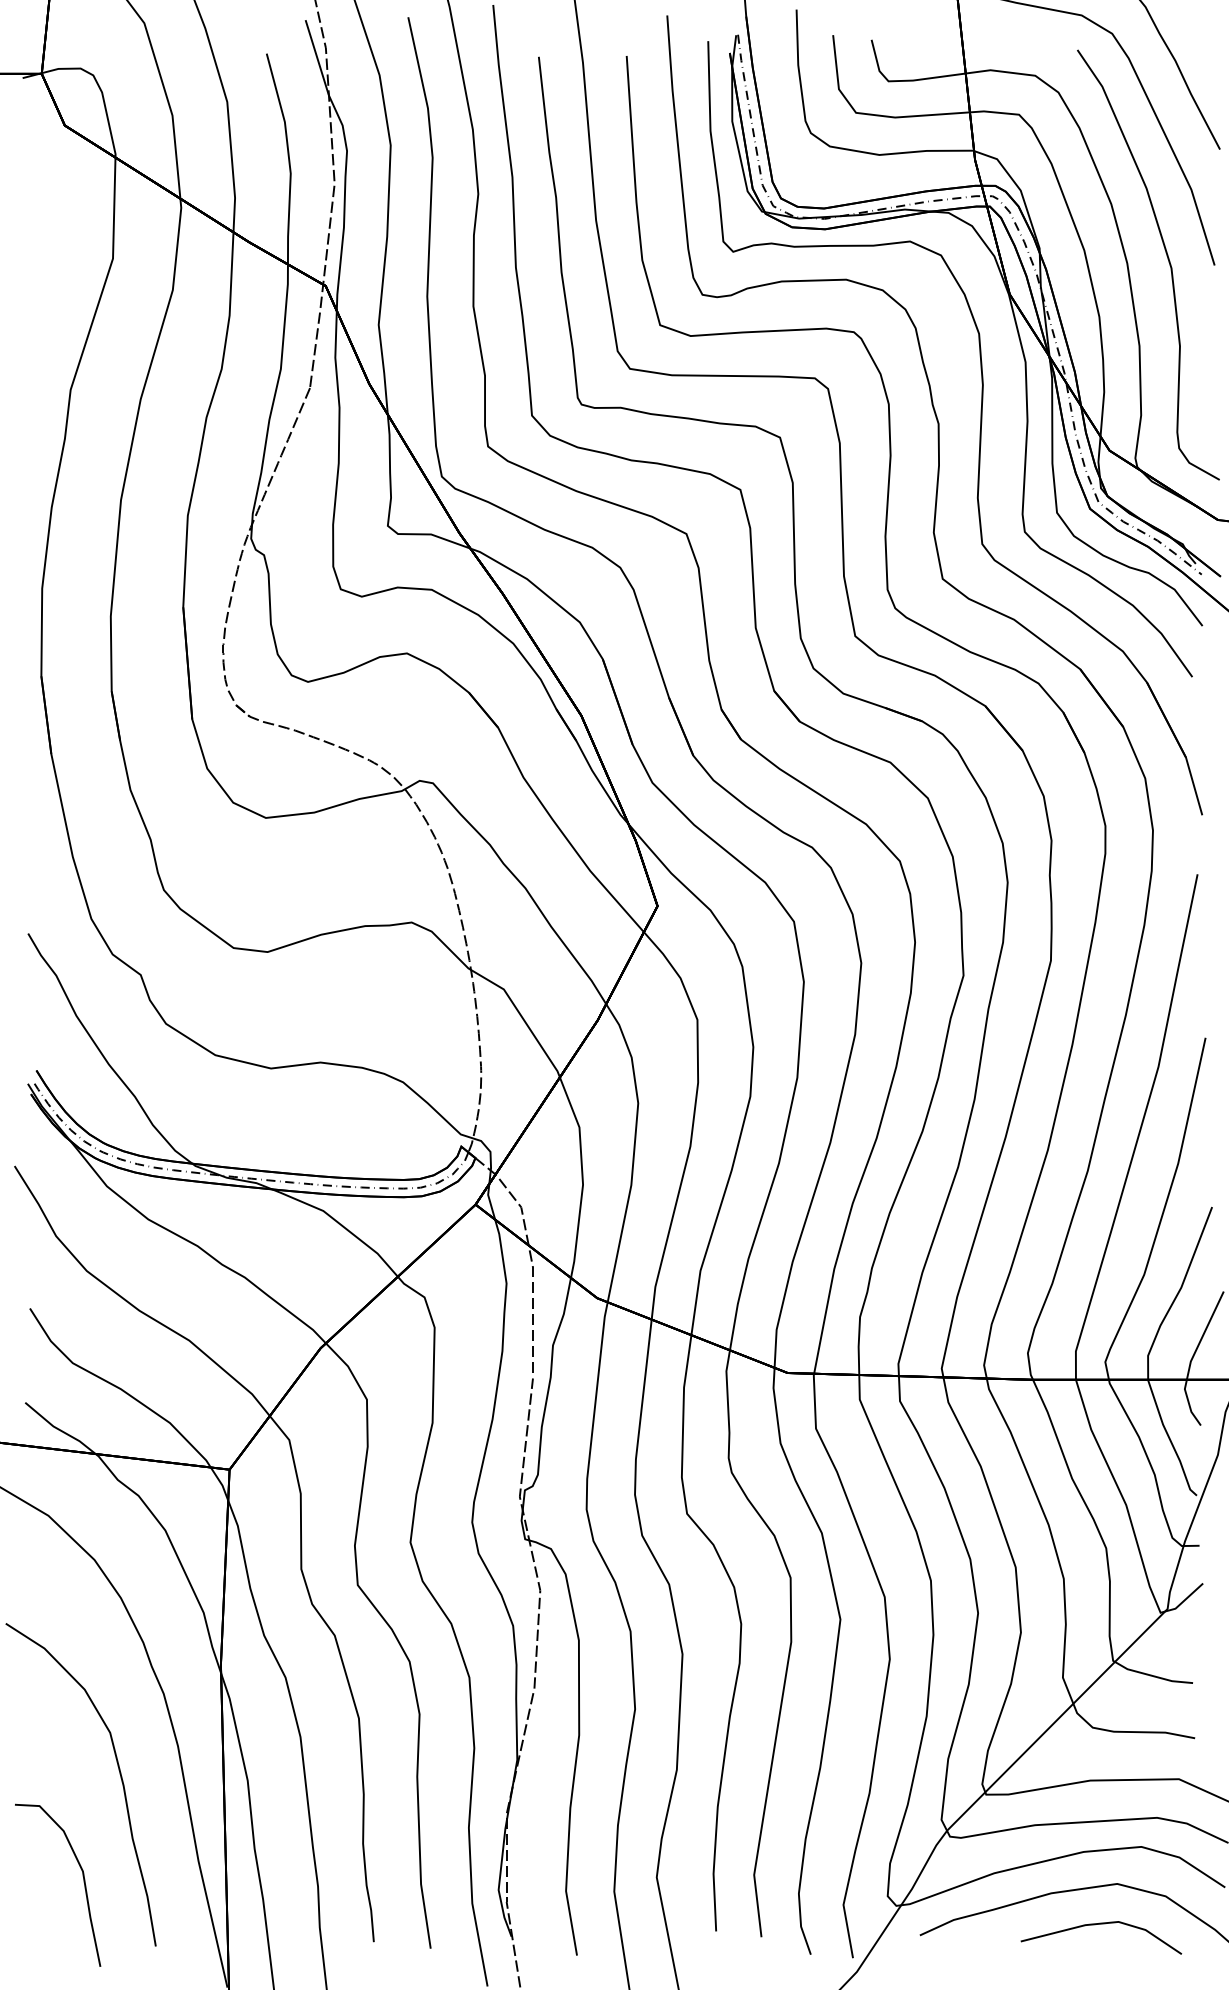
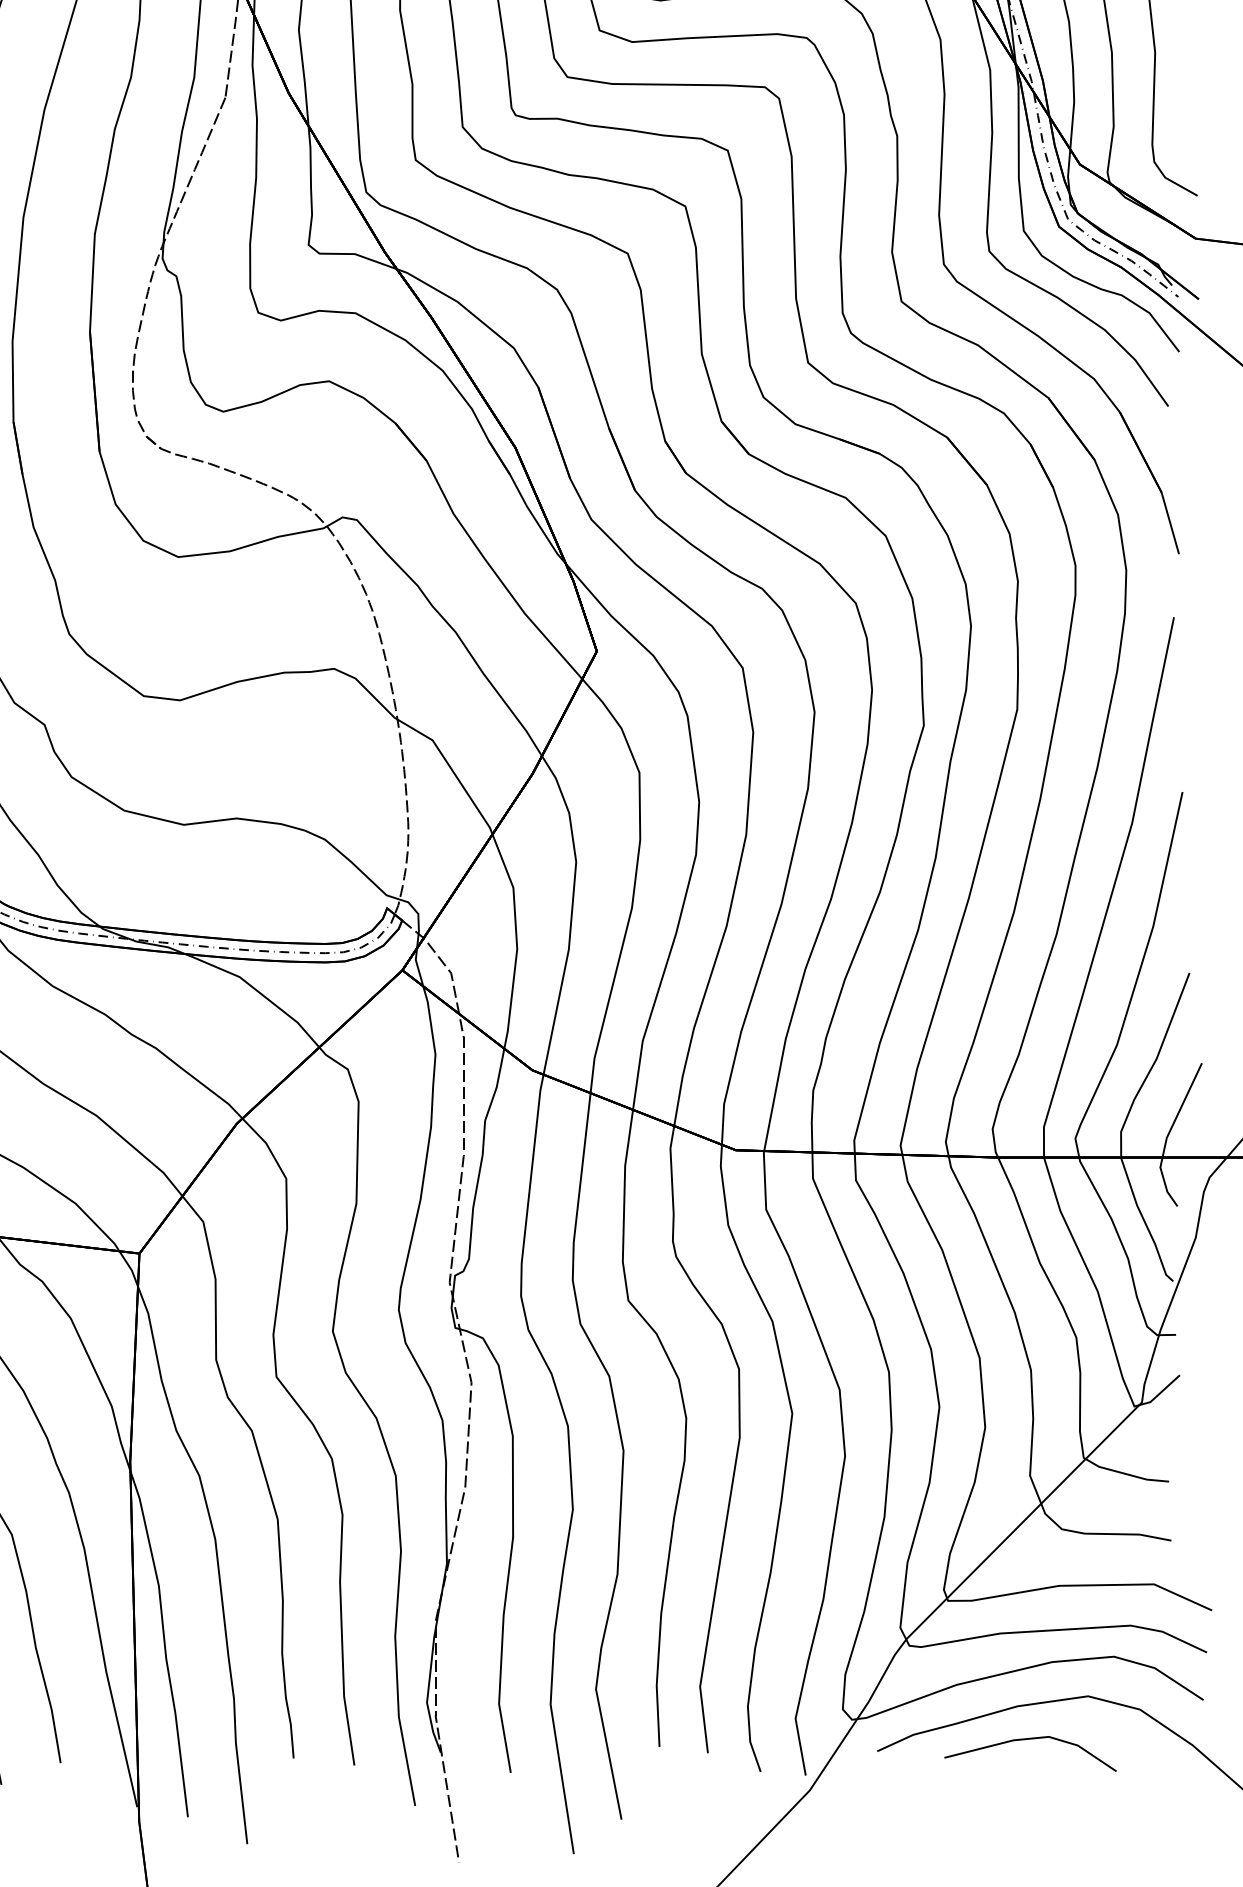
line: (1101, 1924) -> (1030, 1739), moved

